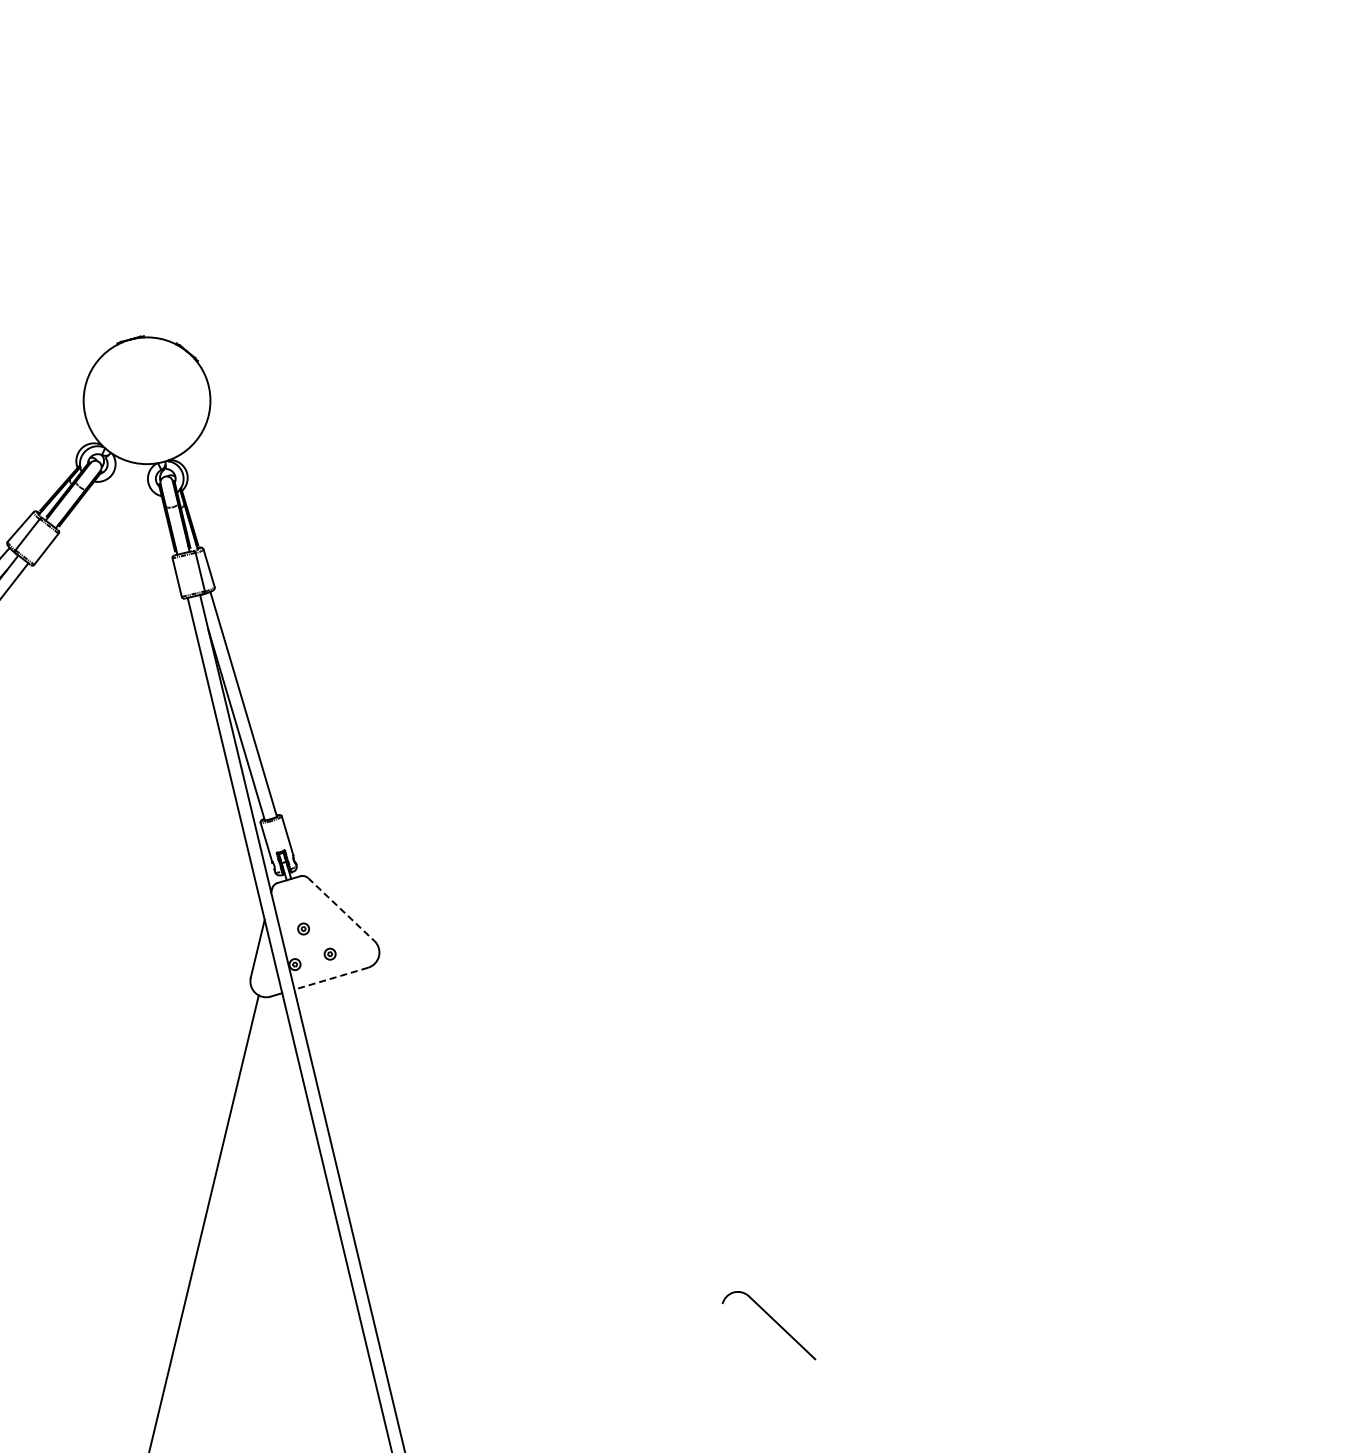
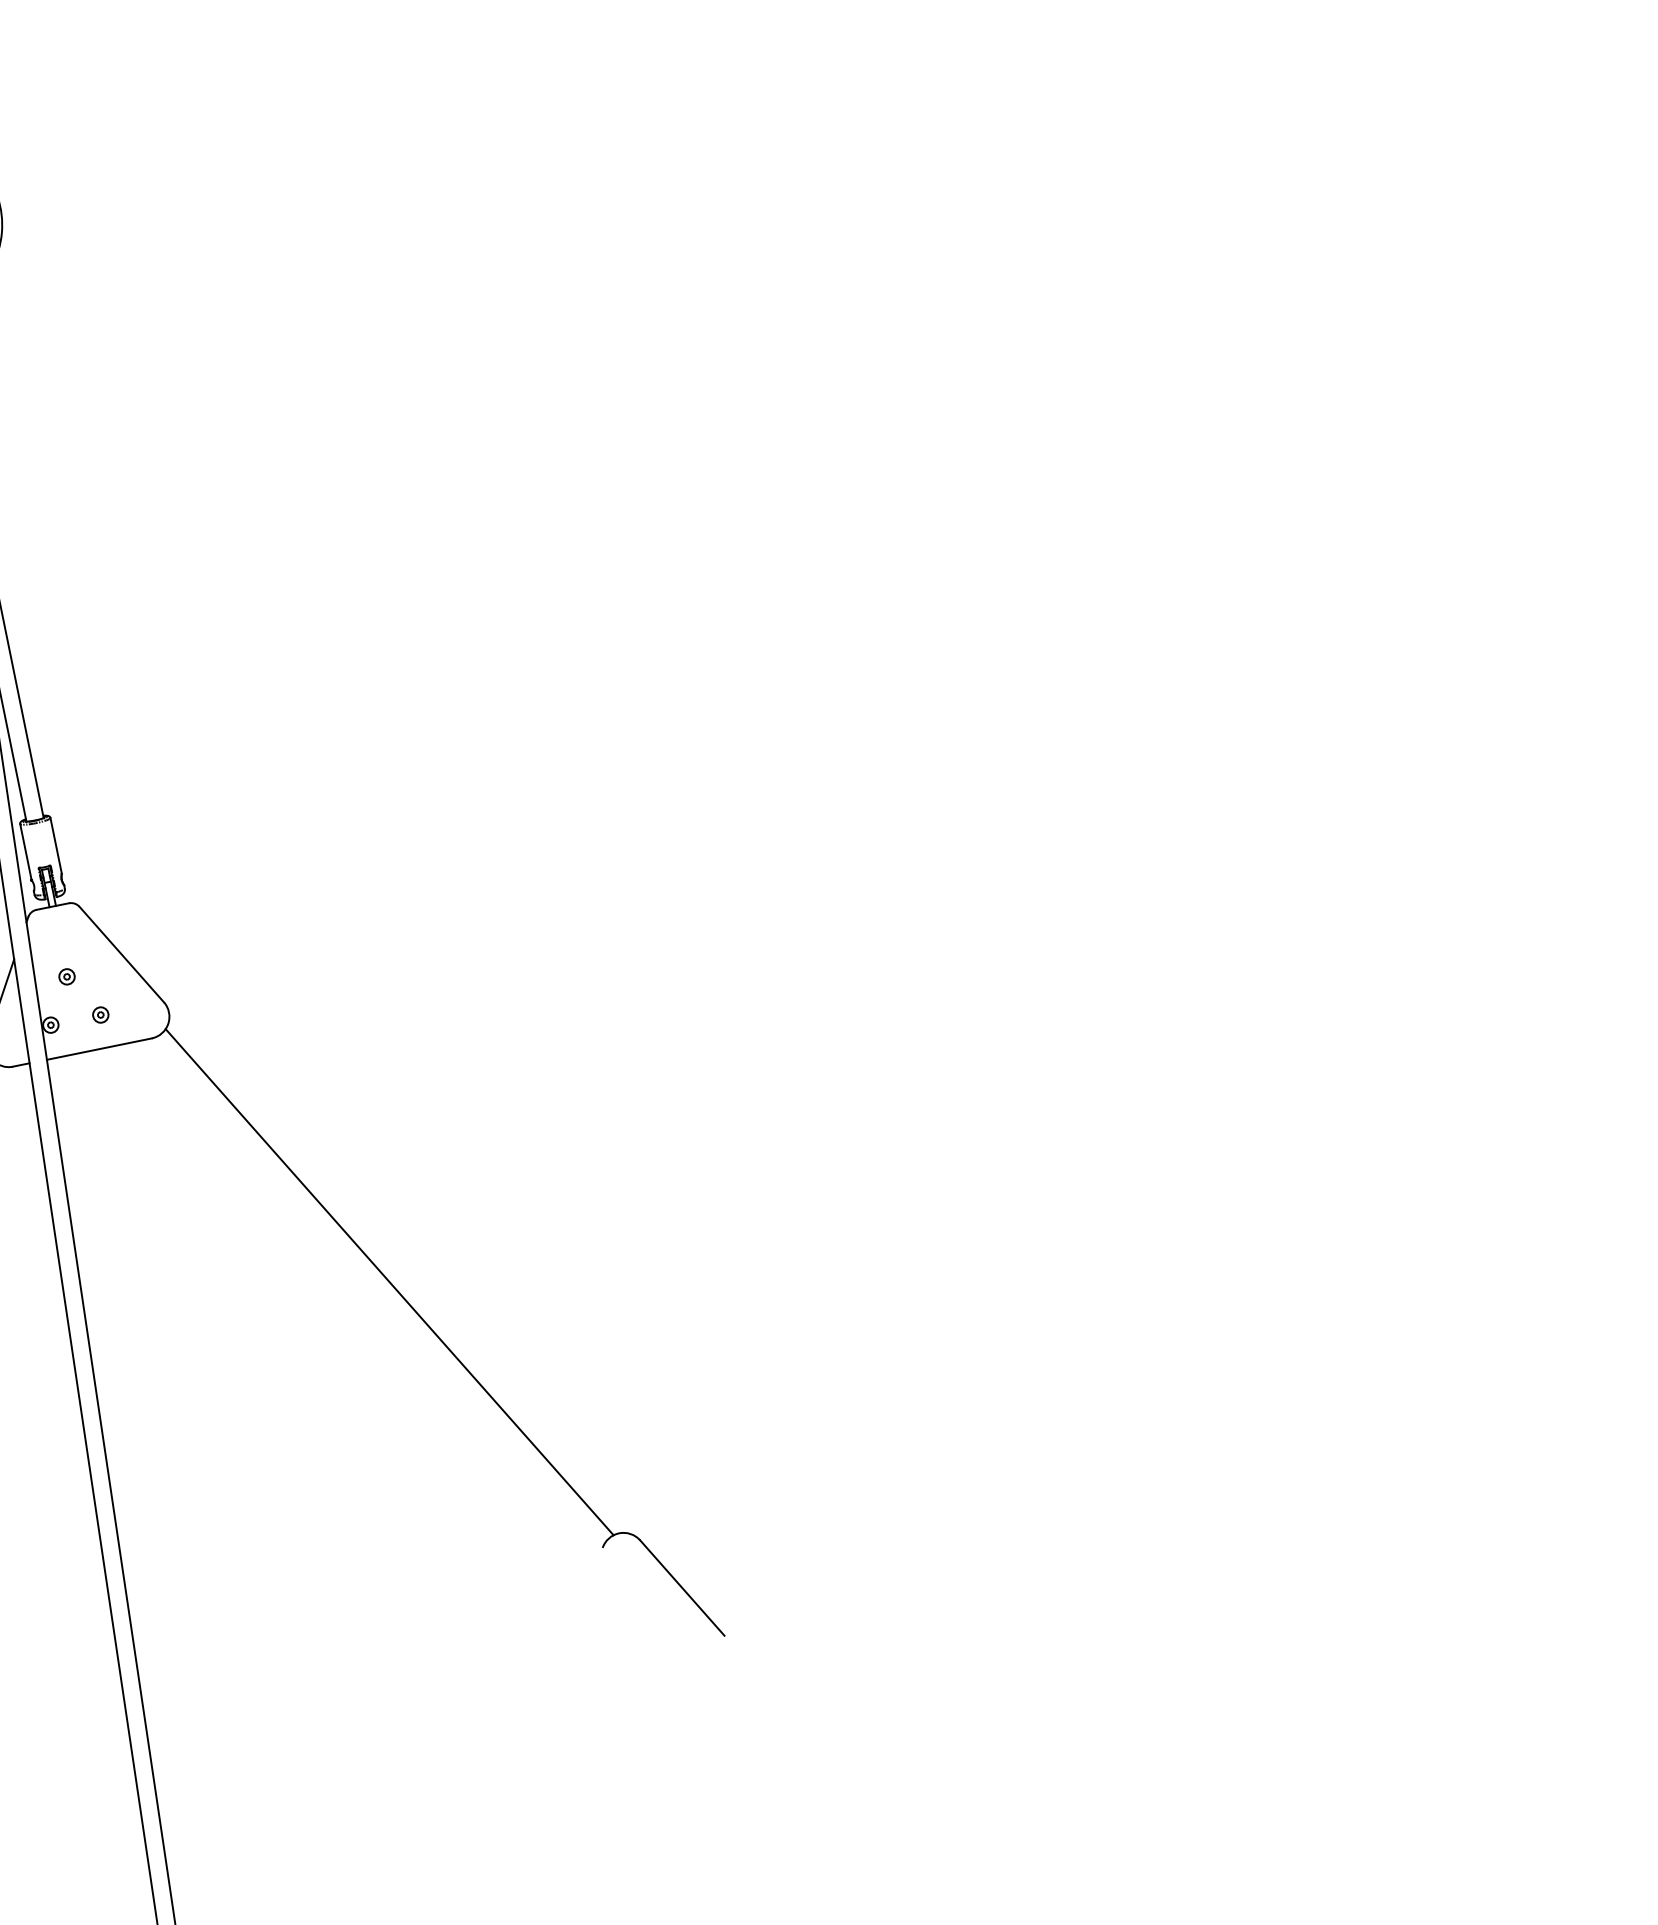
line: (341, 909) -> (121, 954), dashed -> solid
line: (330, 978) -> (98, 1048), dashed -> solid
line: (553, 1127) -> (389, 1282), added

